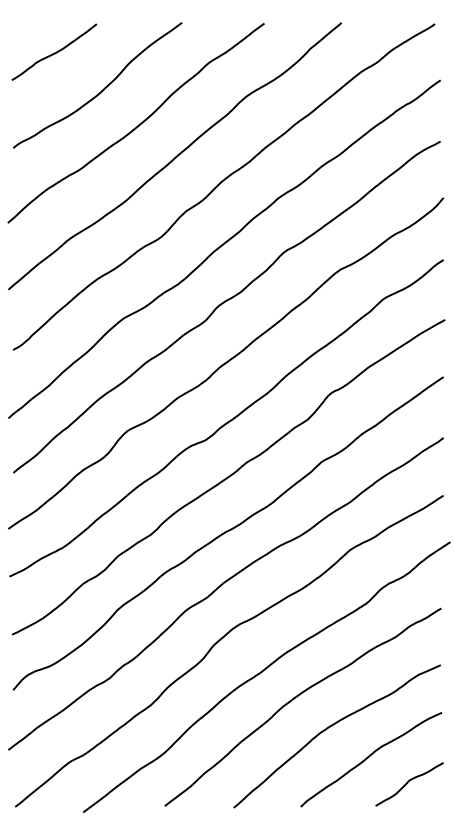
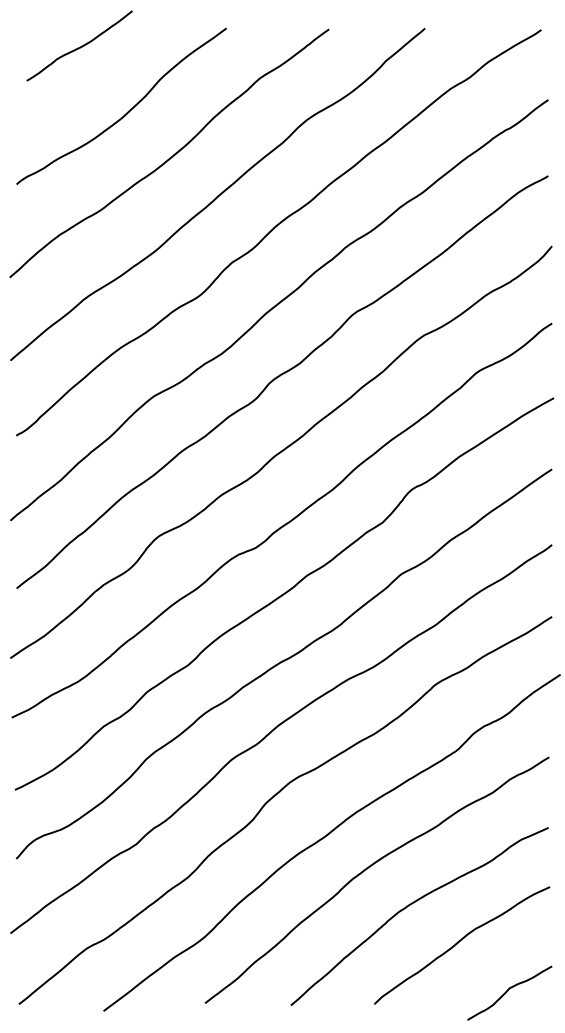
curve: (54, 52) -> (79, 46), moved
curve: (408, 783) -> (508, 991), moved

